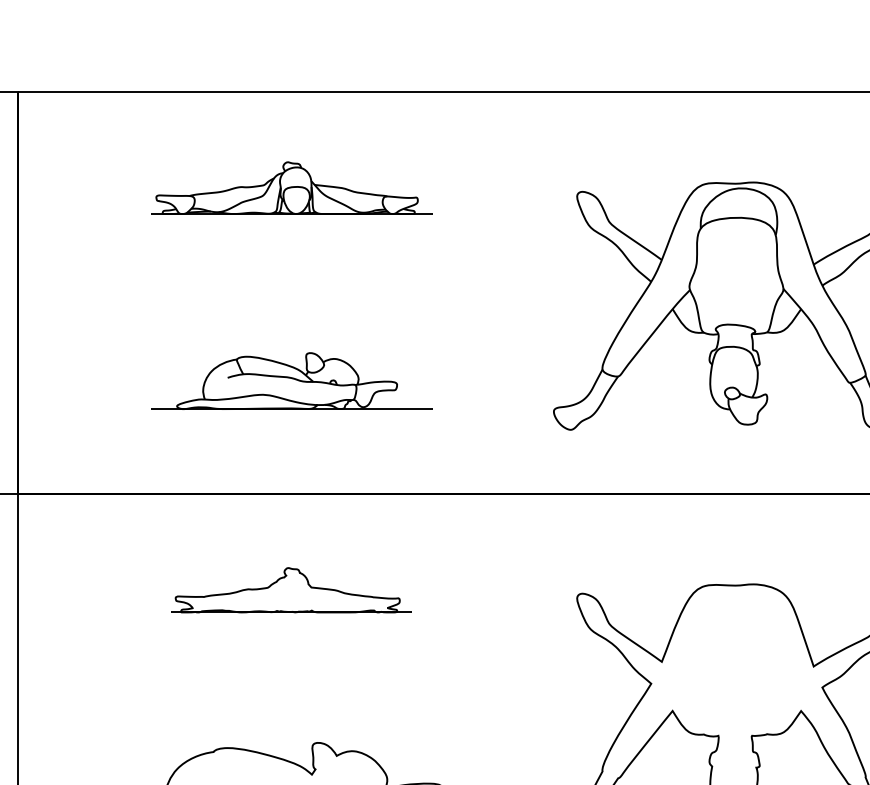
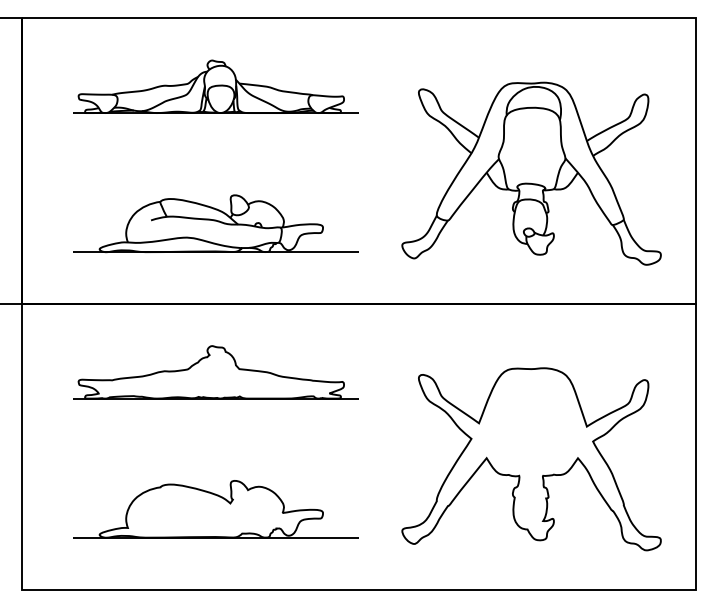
part: (290, 187) -> (215, 86), size x1.43
part: (290, 380) -> (215, 223), size x1.43
part: (290, 590) -> (215, 372), size x1.67

